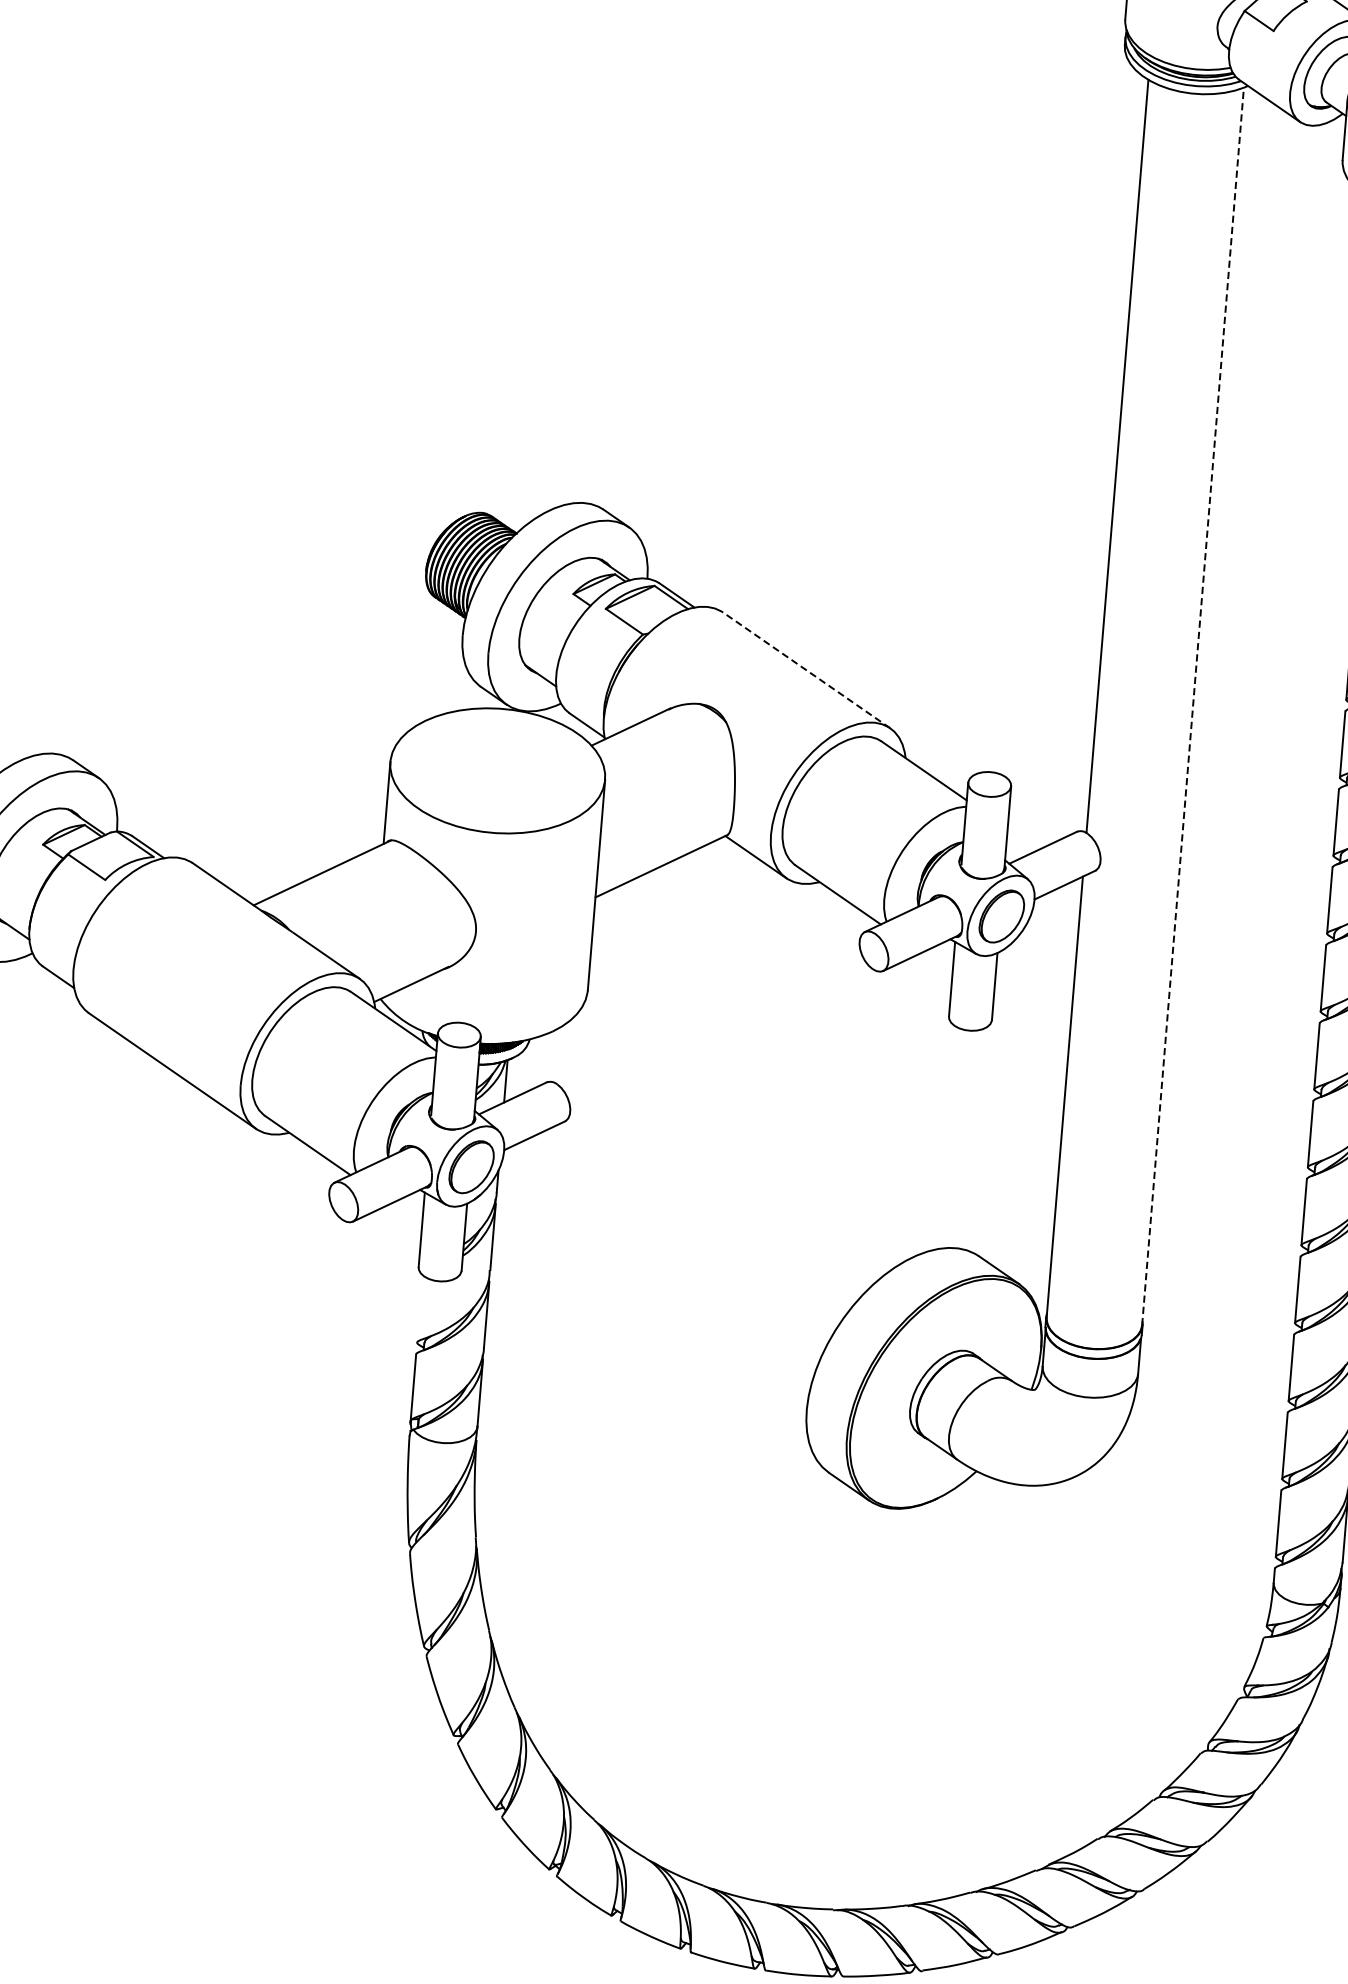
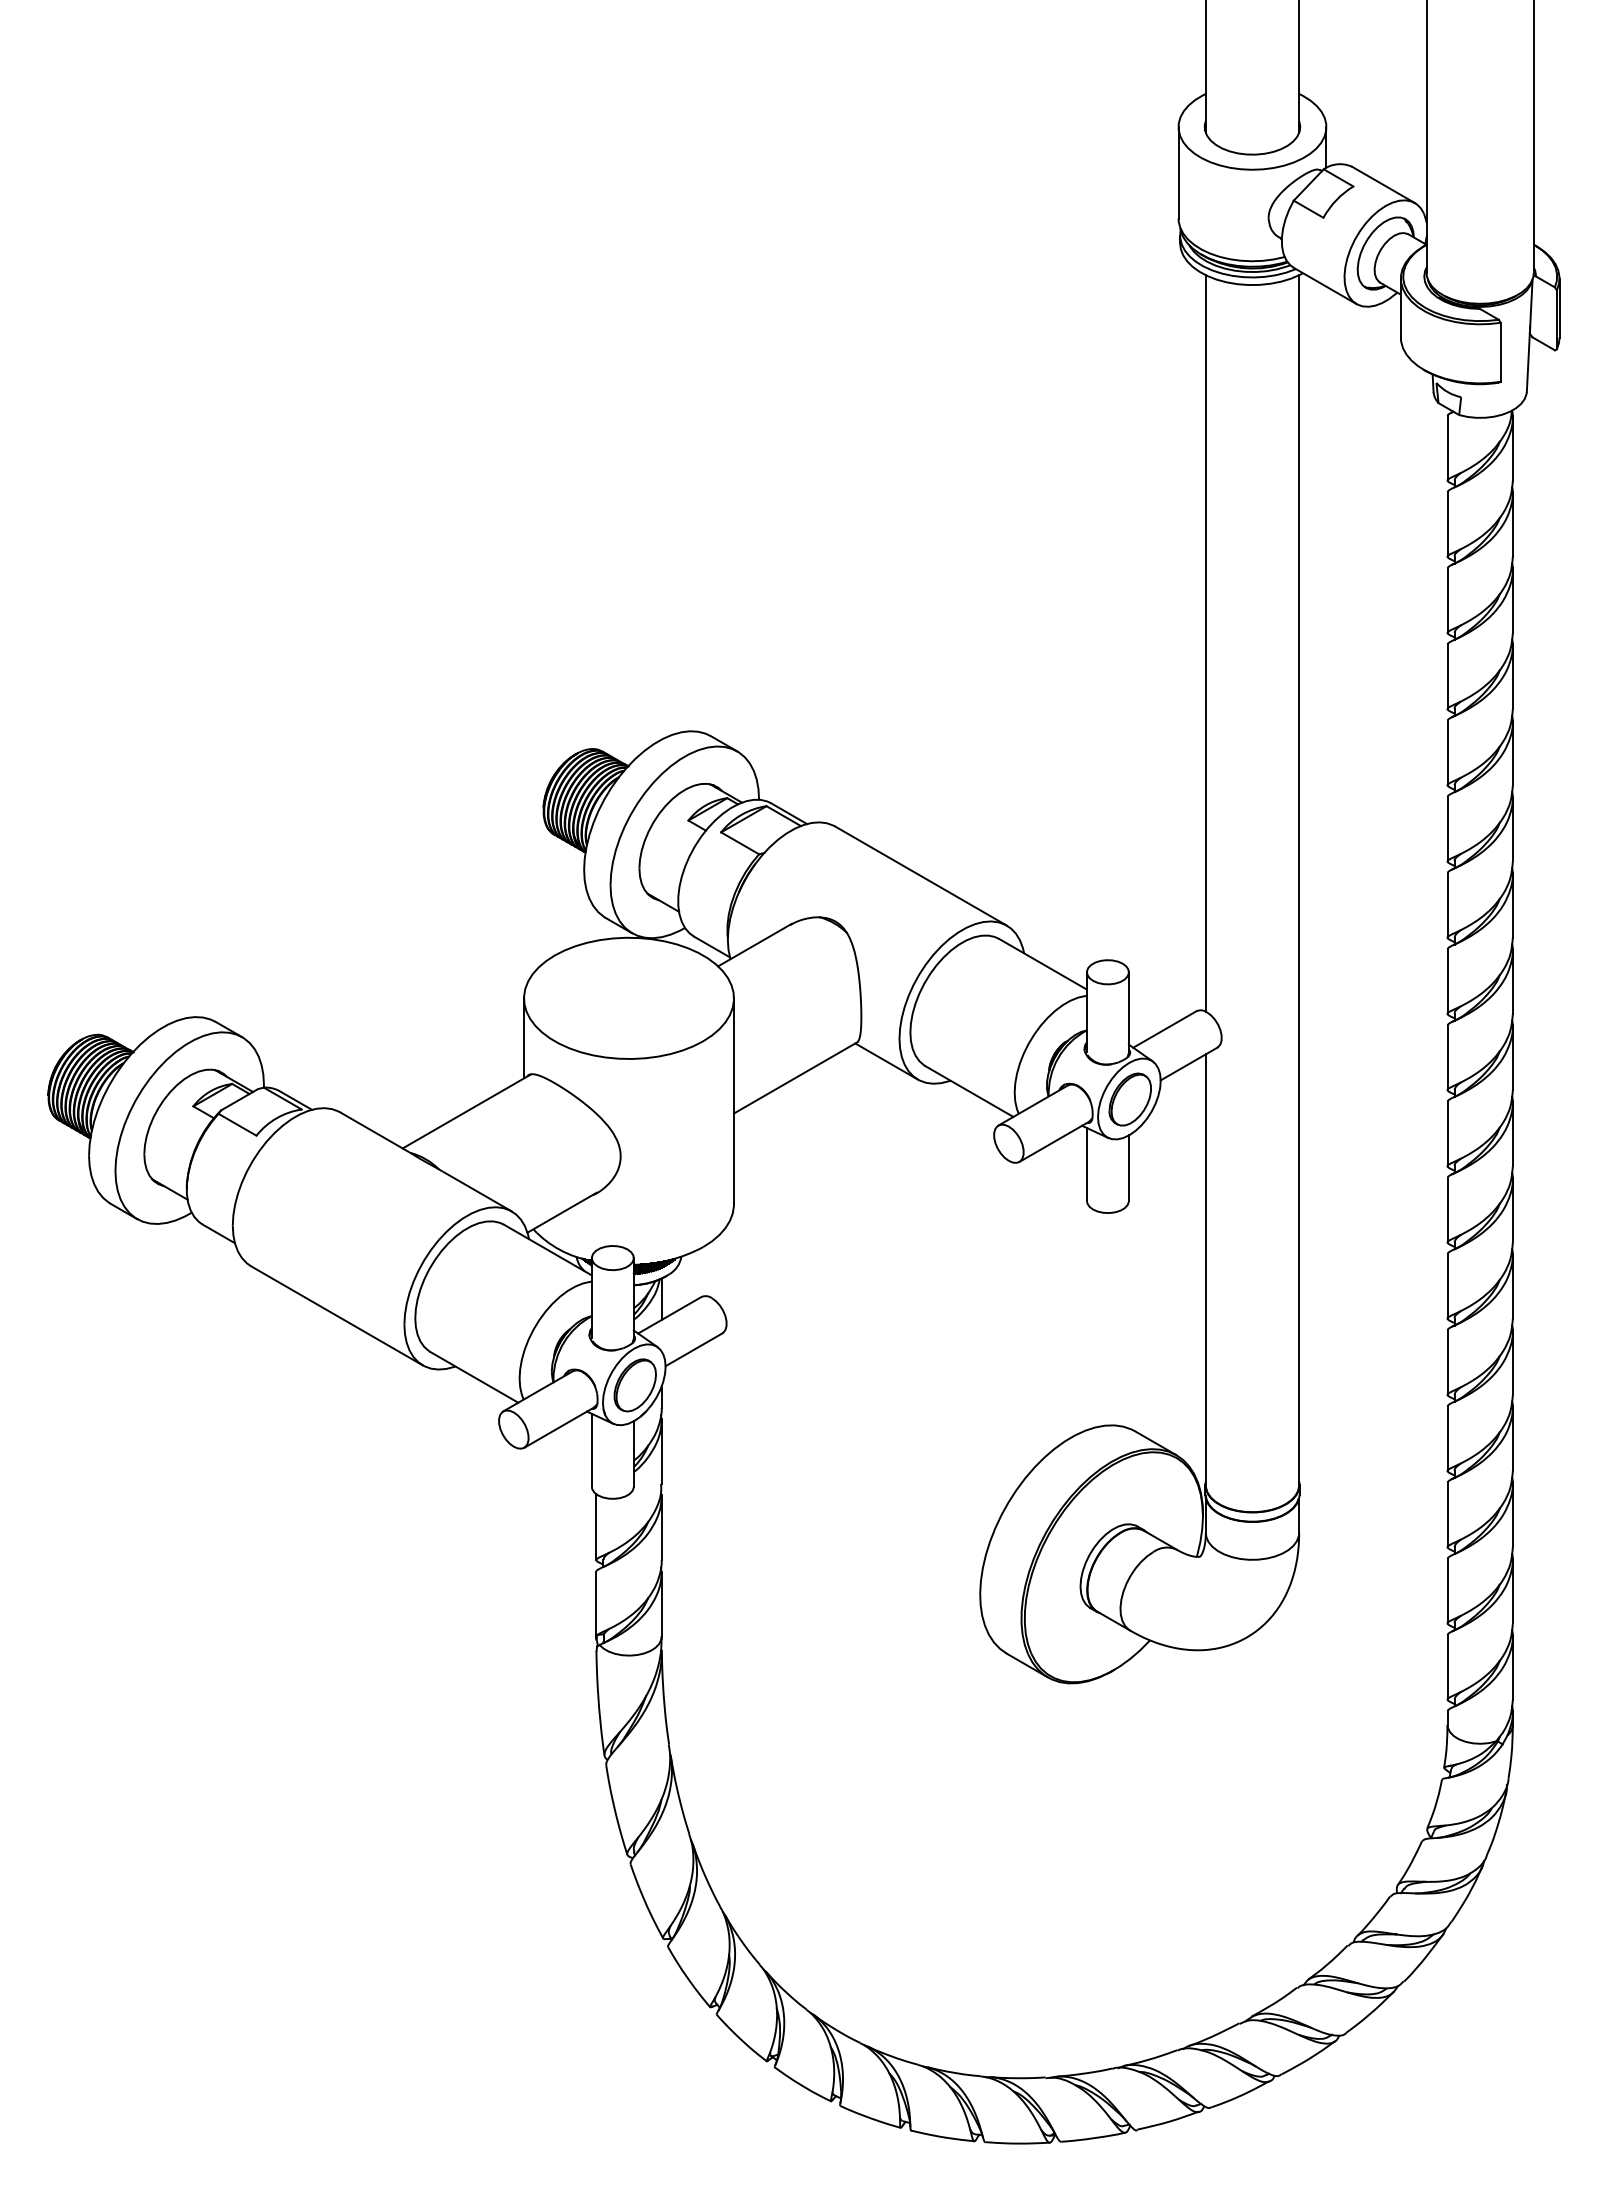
line: (806, 669) -> (920, 875), dashed -> solid
line: (1193, 705) -> (1299, 879), dashed -> solid
line: (420, 1309) -> (596, 1527), added

